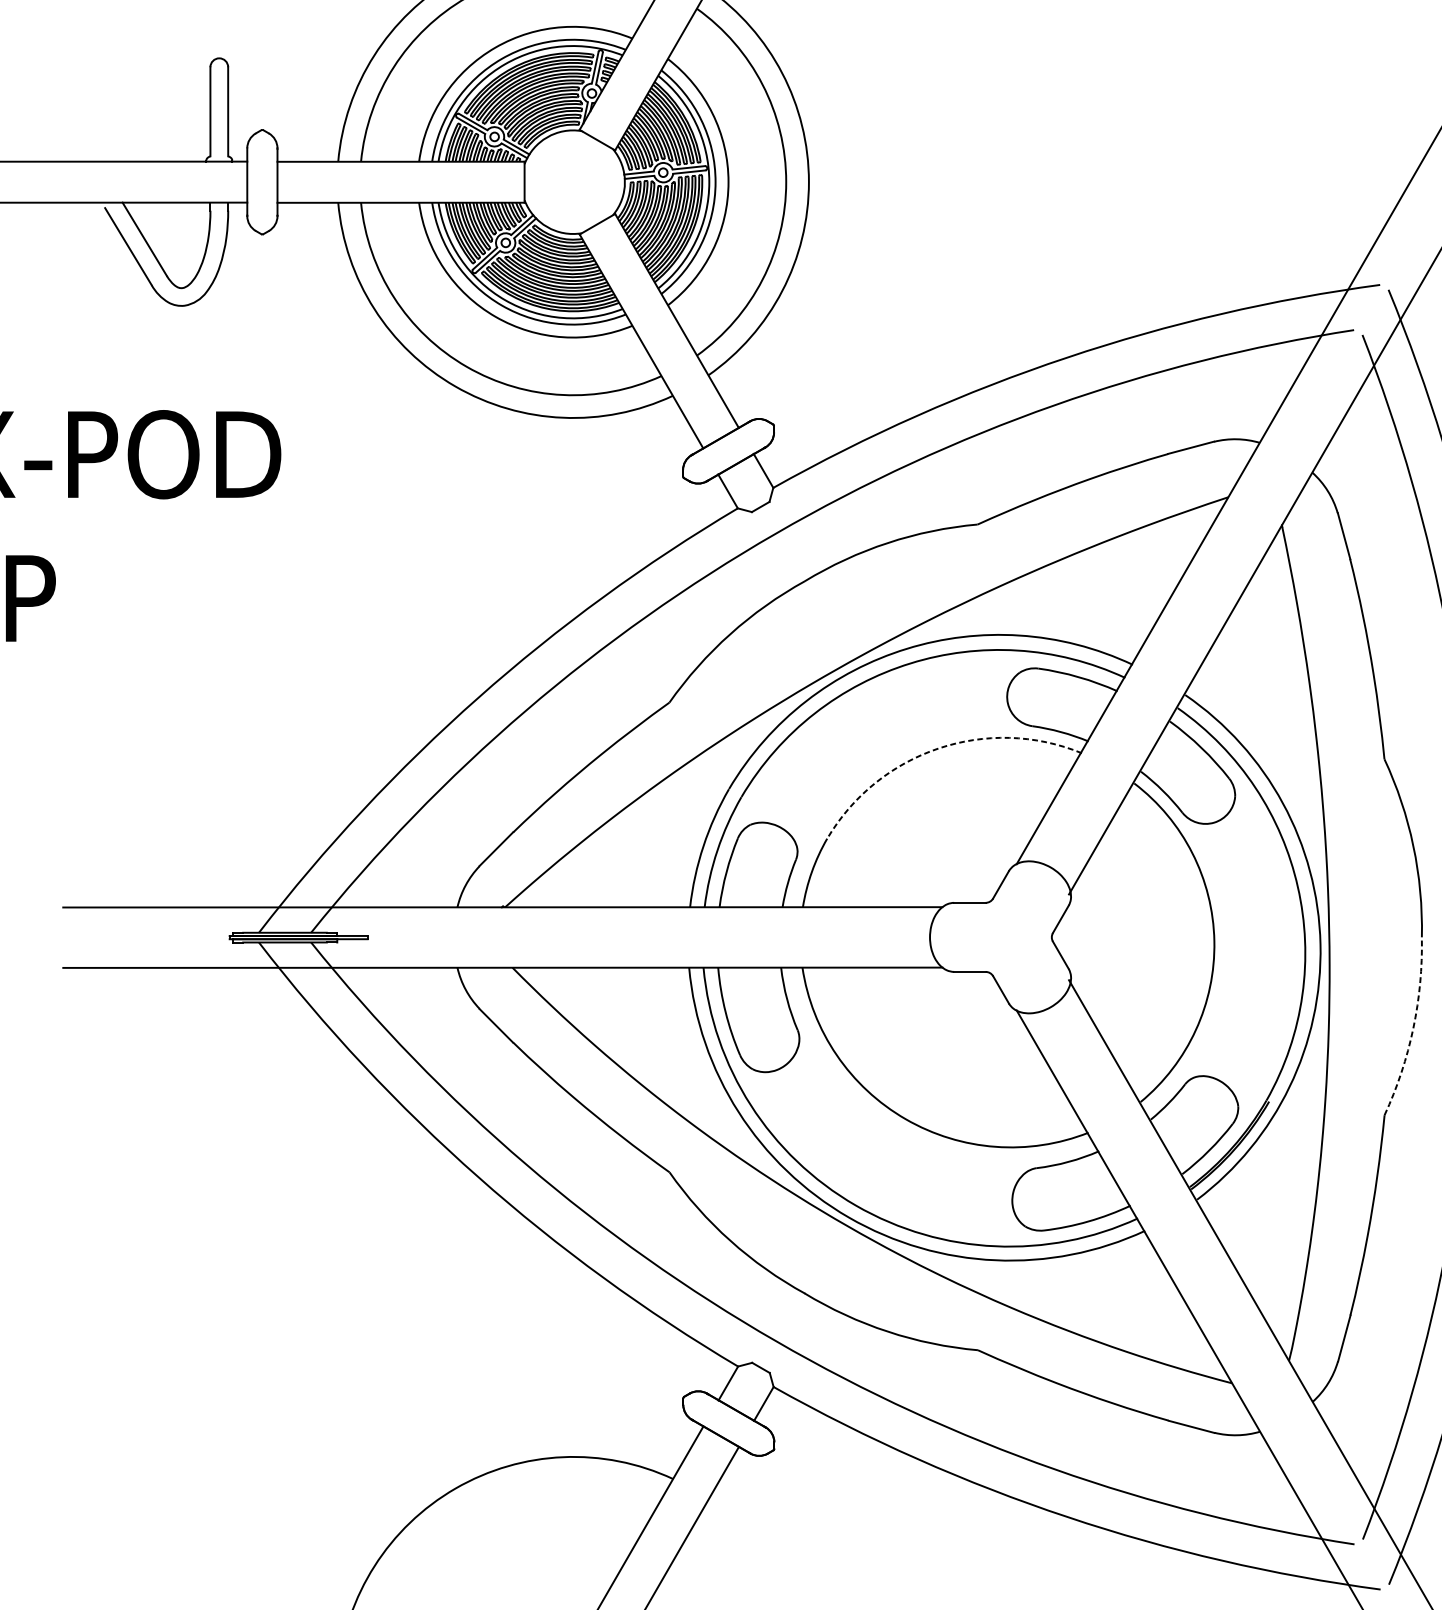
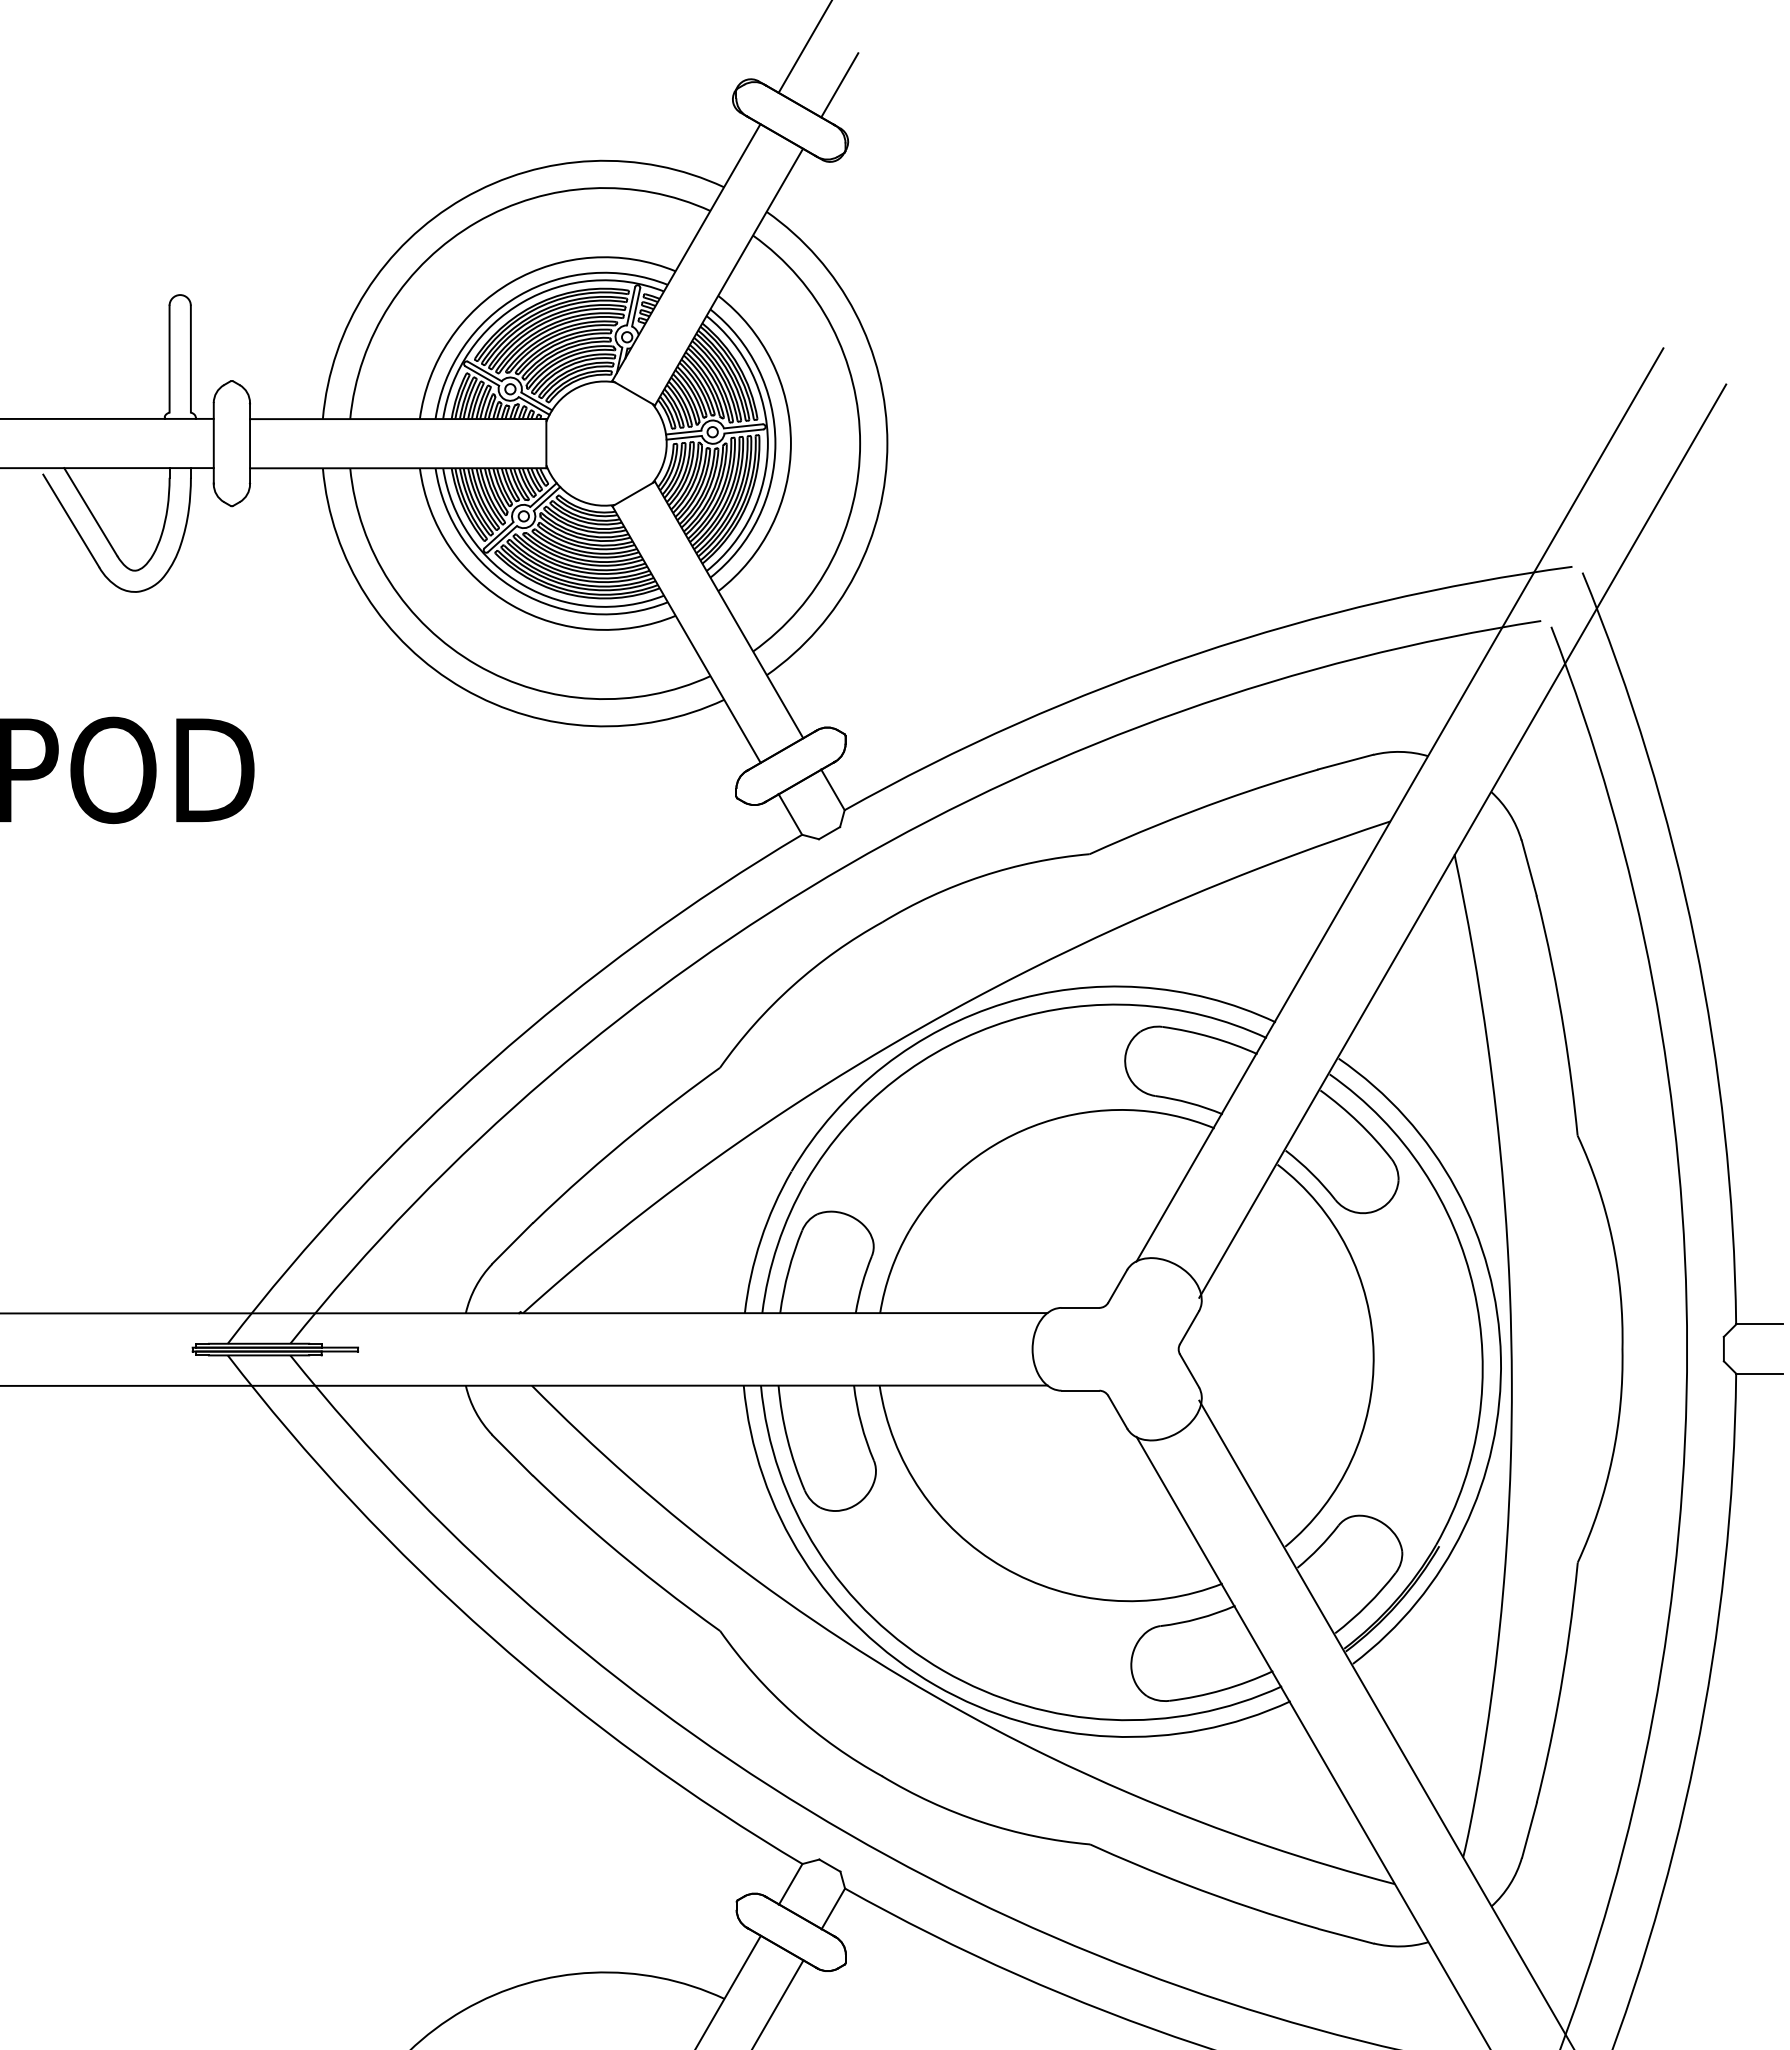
arc: (938, 748) -> (1042, 1122), dashed -> solid
arc: (1413, 1028) -> (1612, 1458), dashed -> solid

